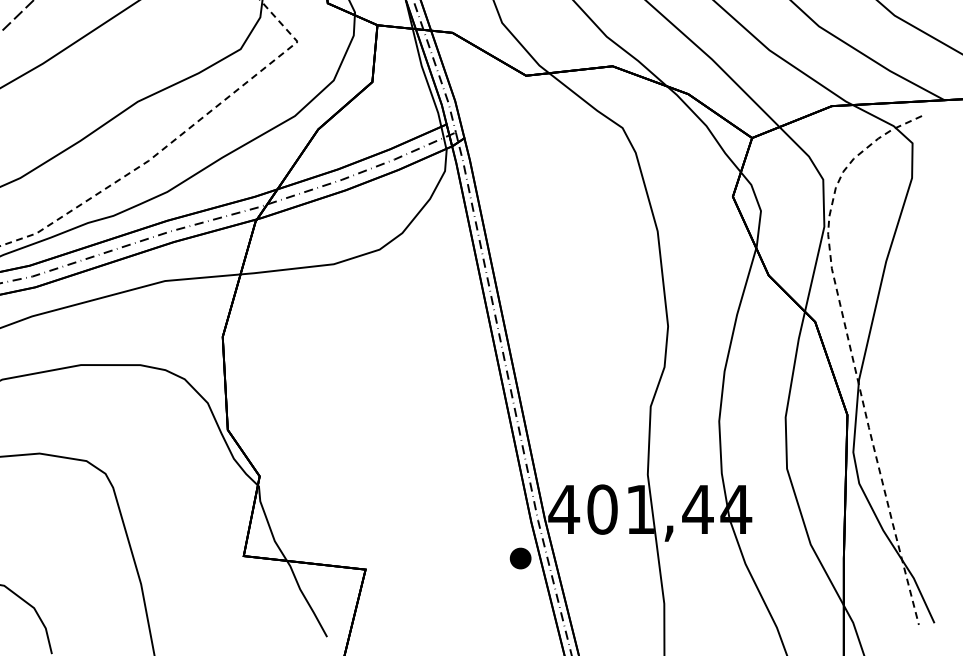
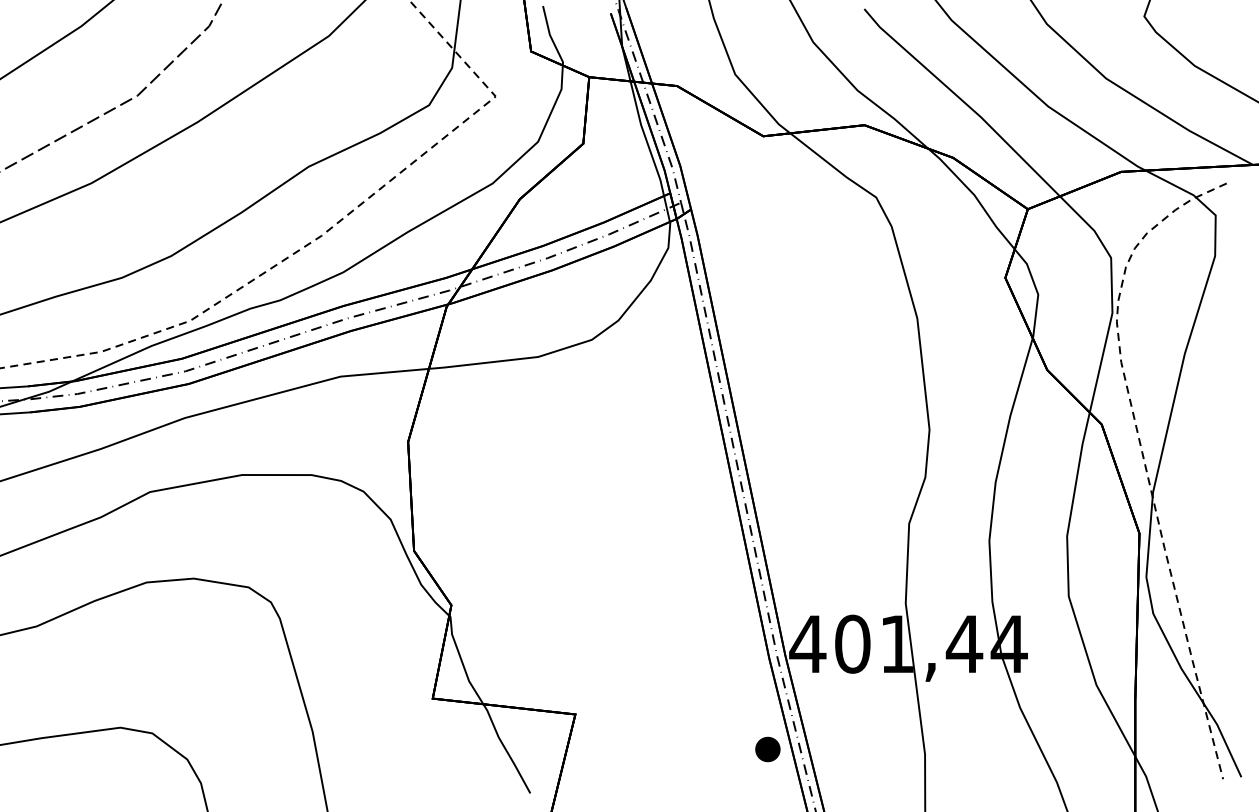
part: (520, 558) -> (767, 749), moved

